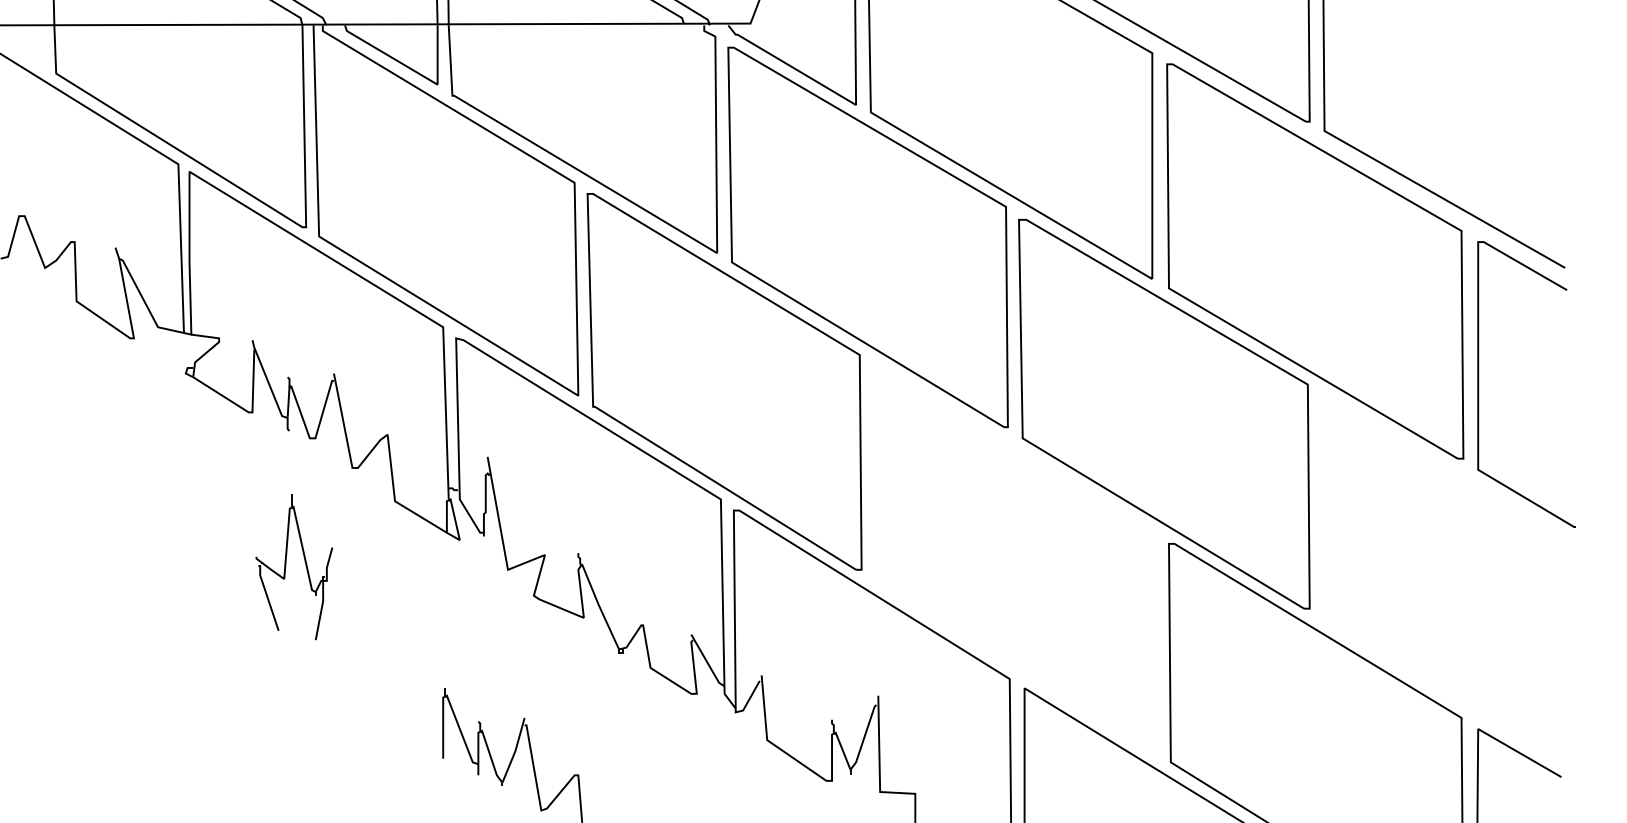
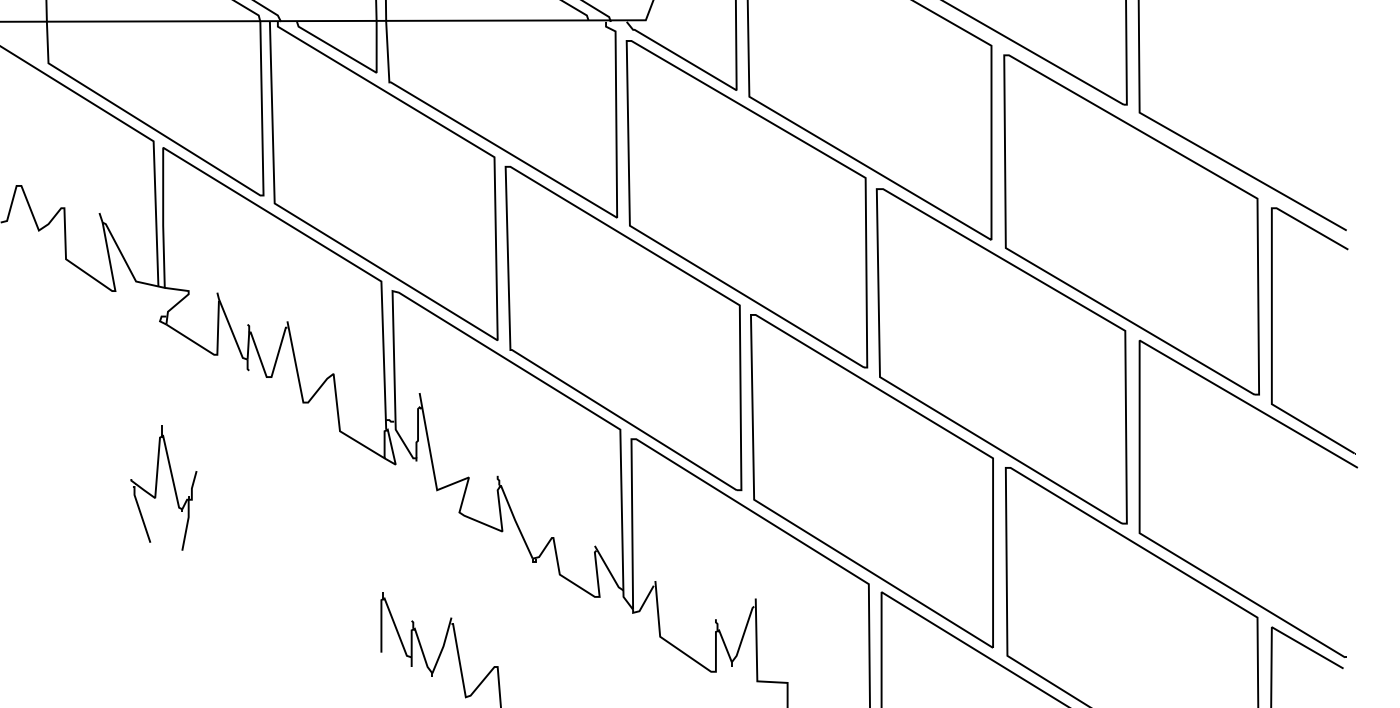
part: (1494, 496) -> (1285, 427), added
part: (1013, 559) -> (872, 481), added
part: (286, 567) -> (157, 488), moved

